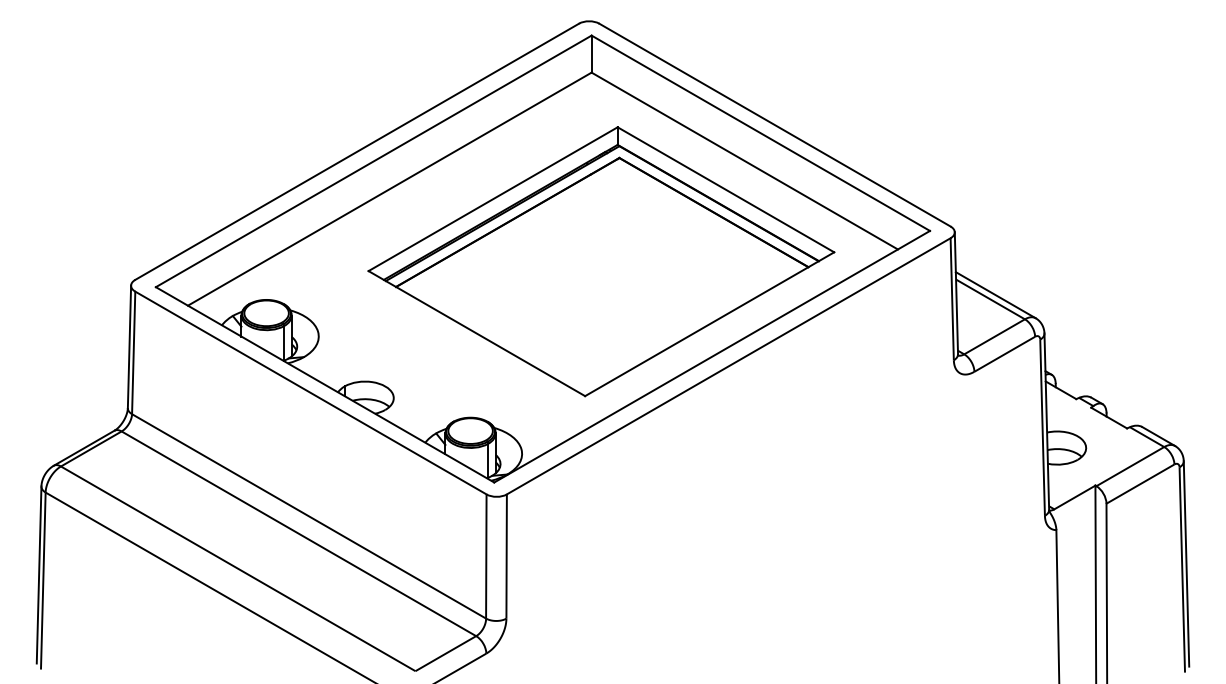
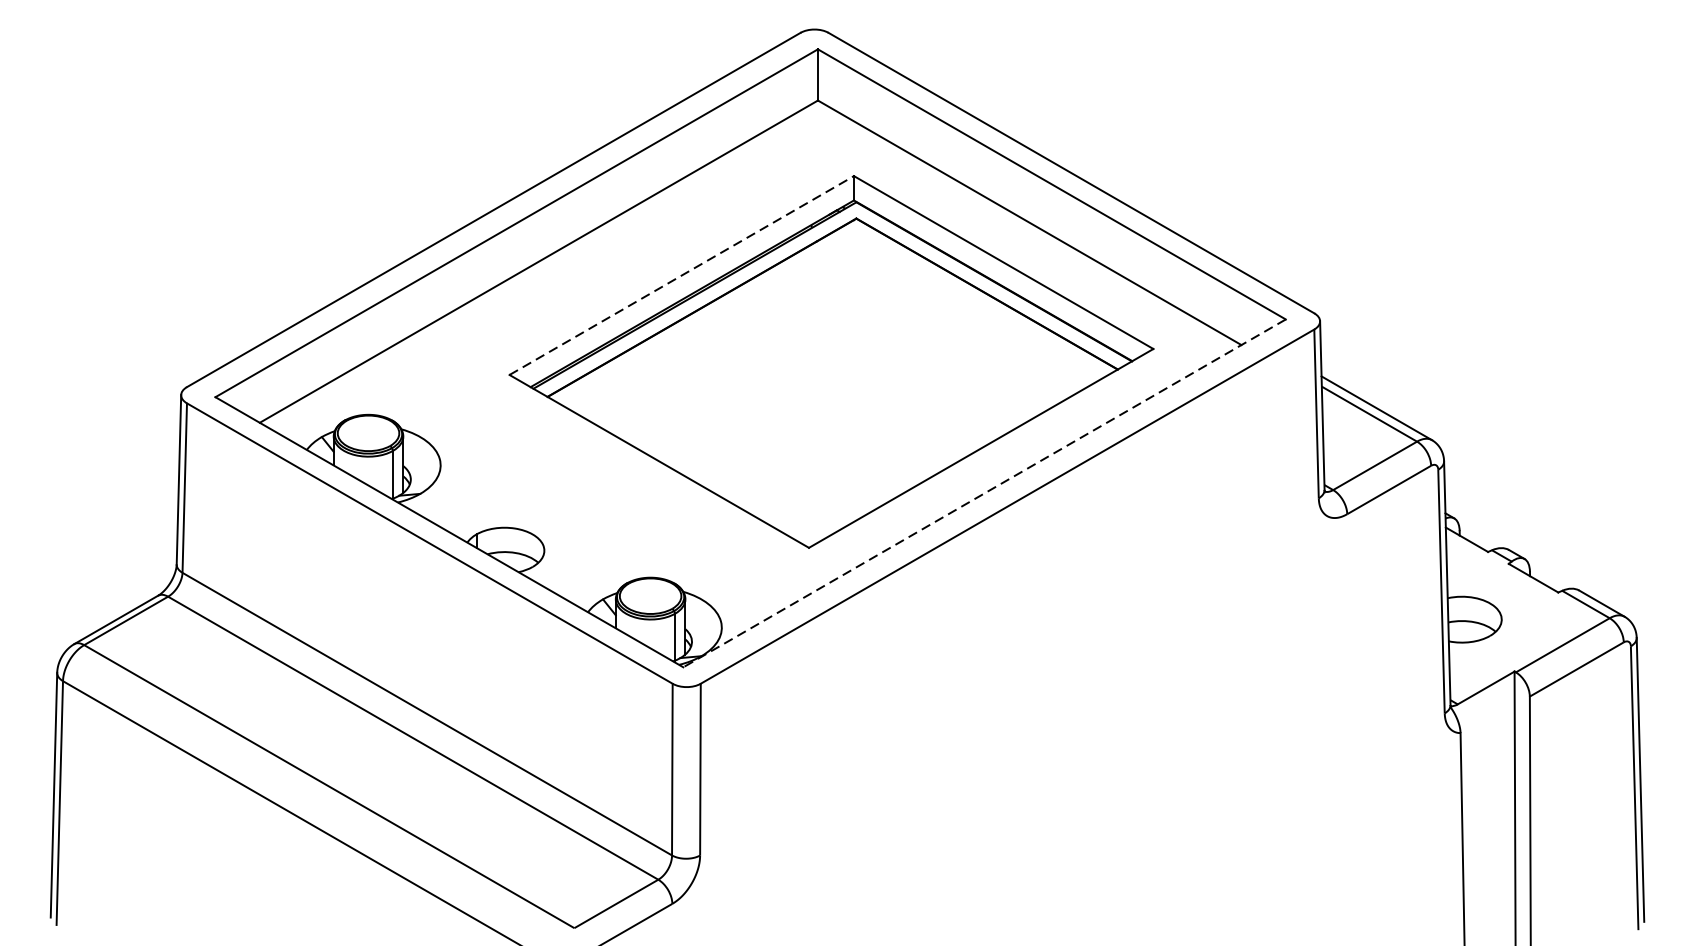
line: (493, 199) -> (682, 275), solid -> dashed
line: (712, 356) -> (985, 493), solid -> dashed

